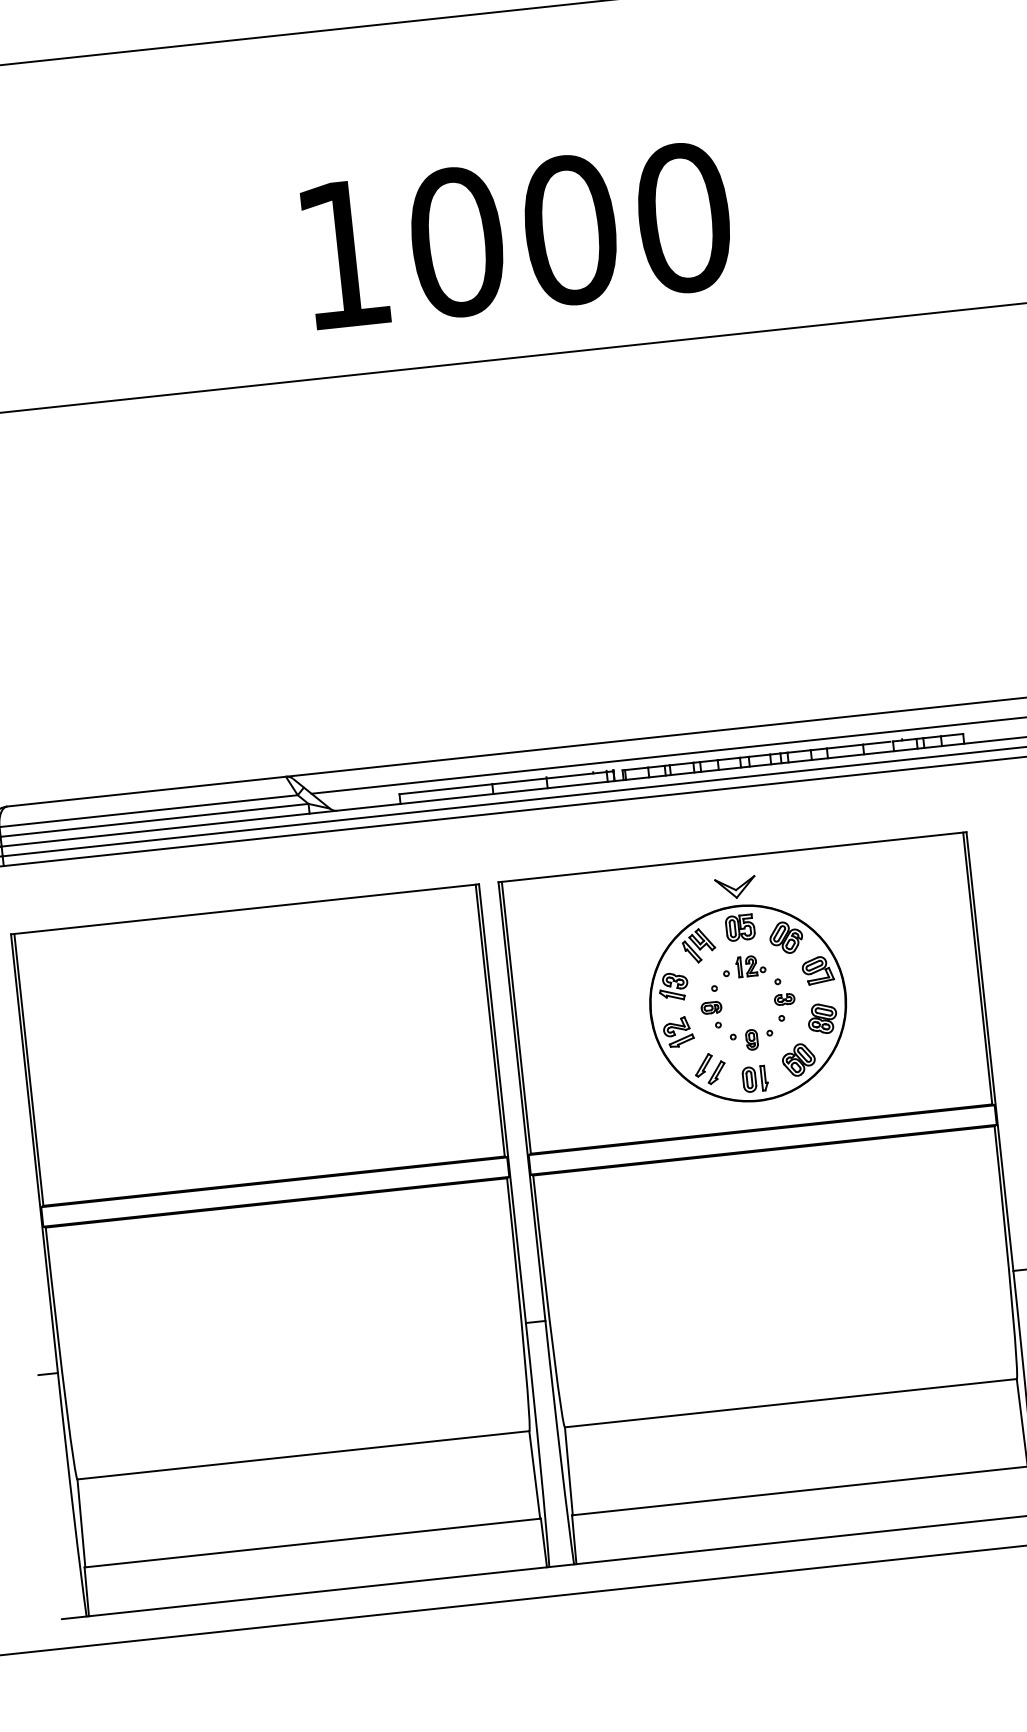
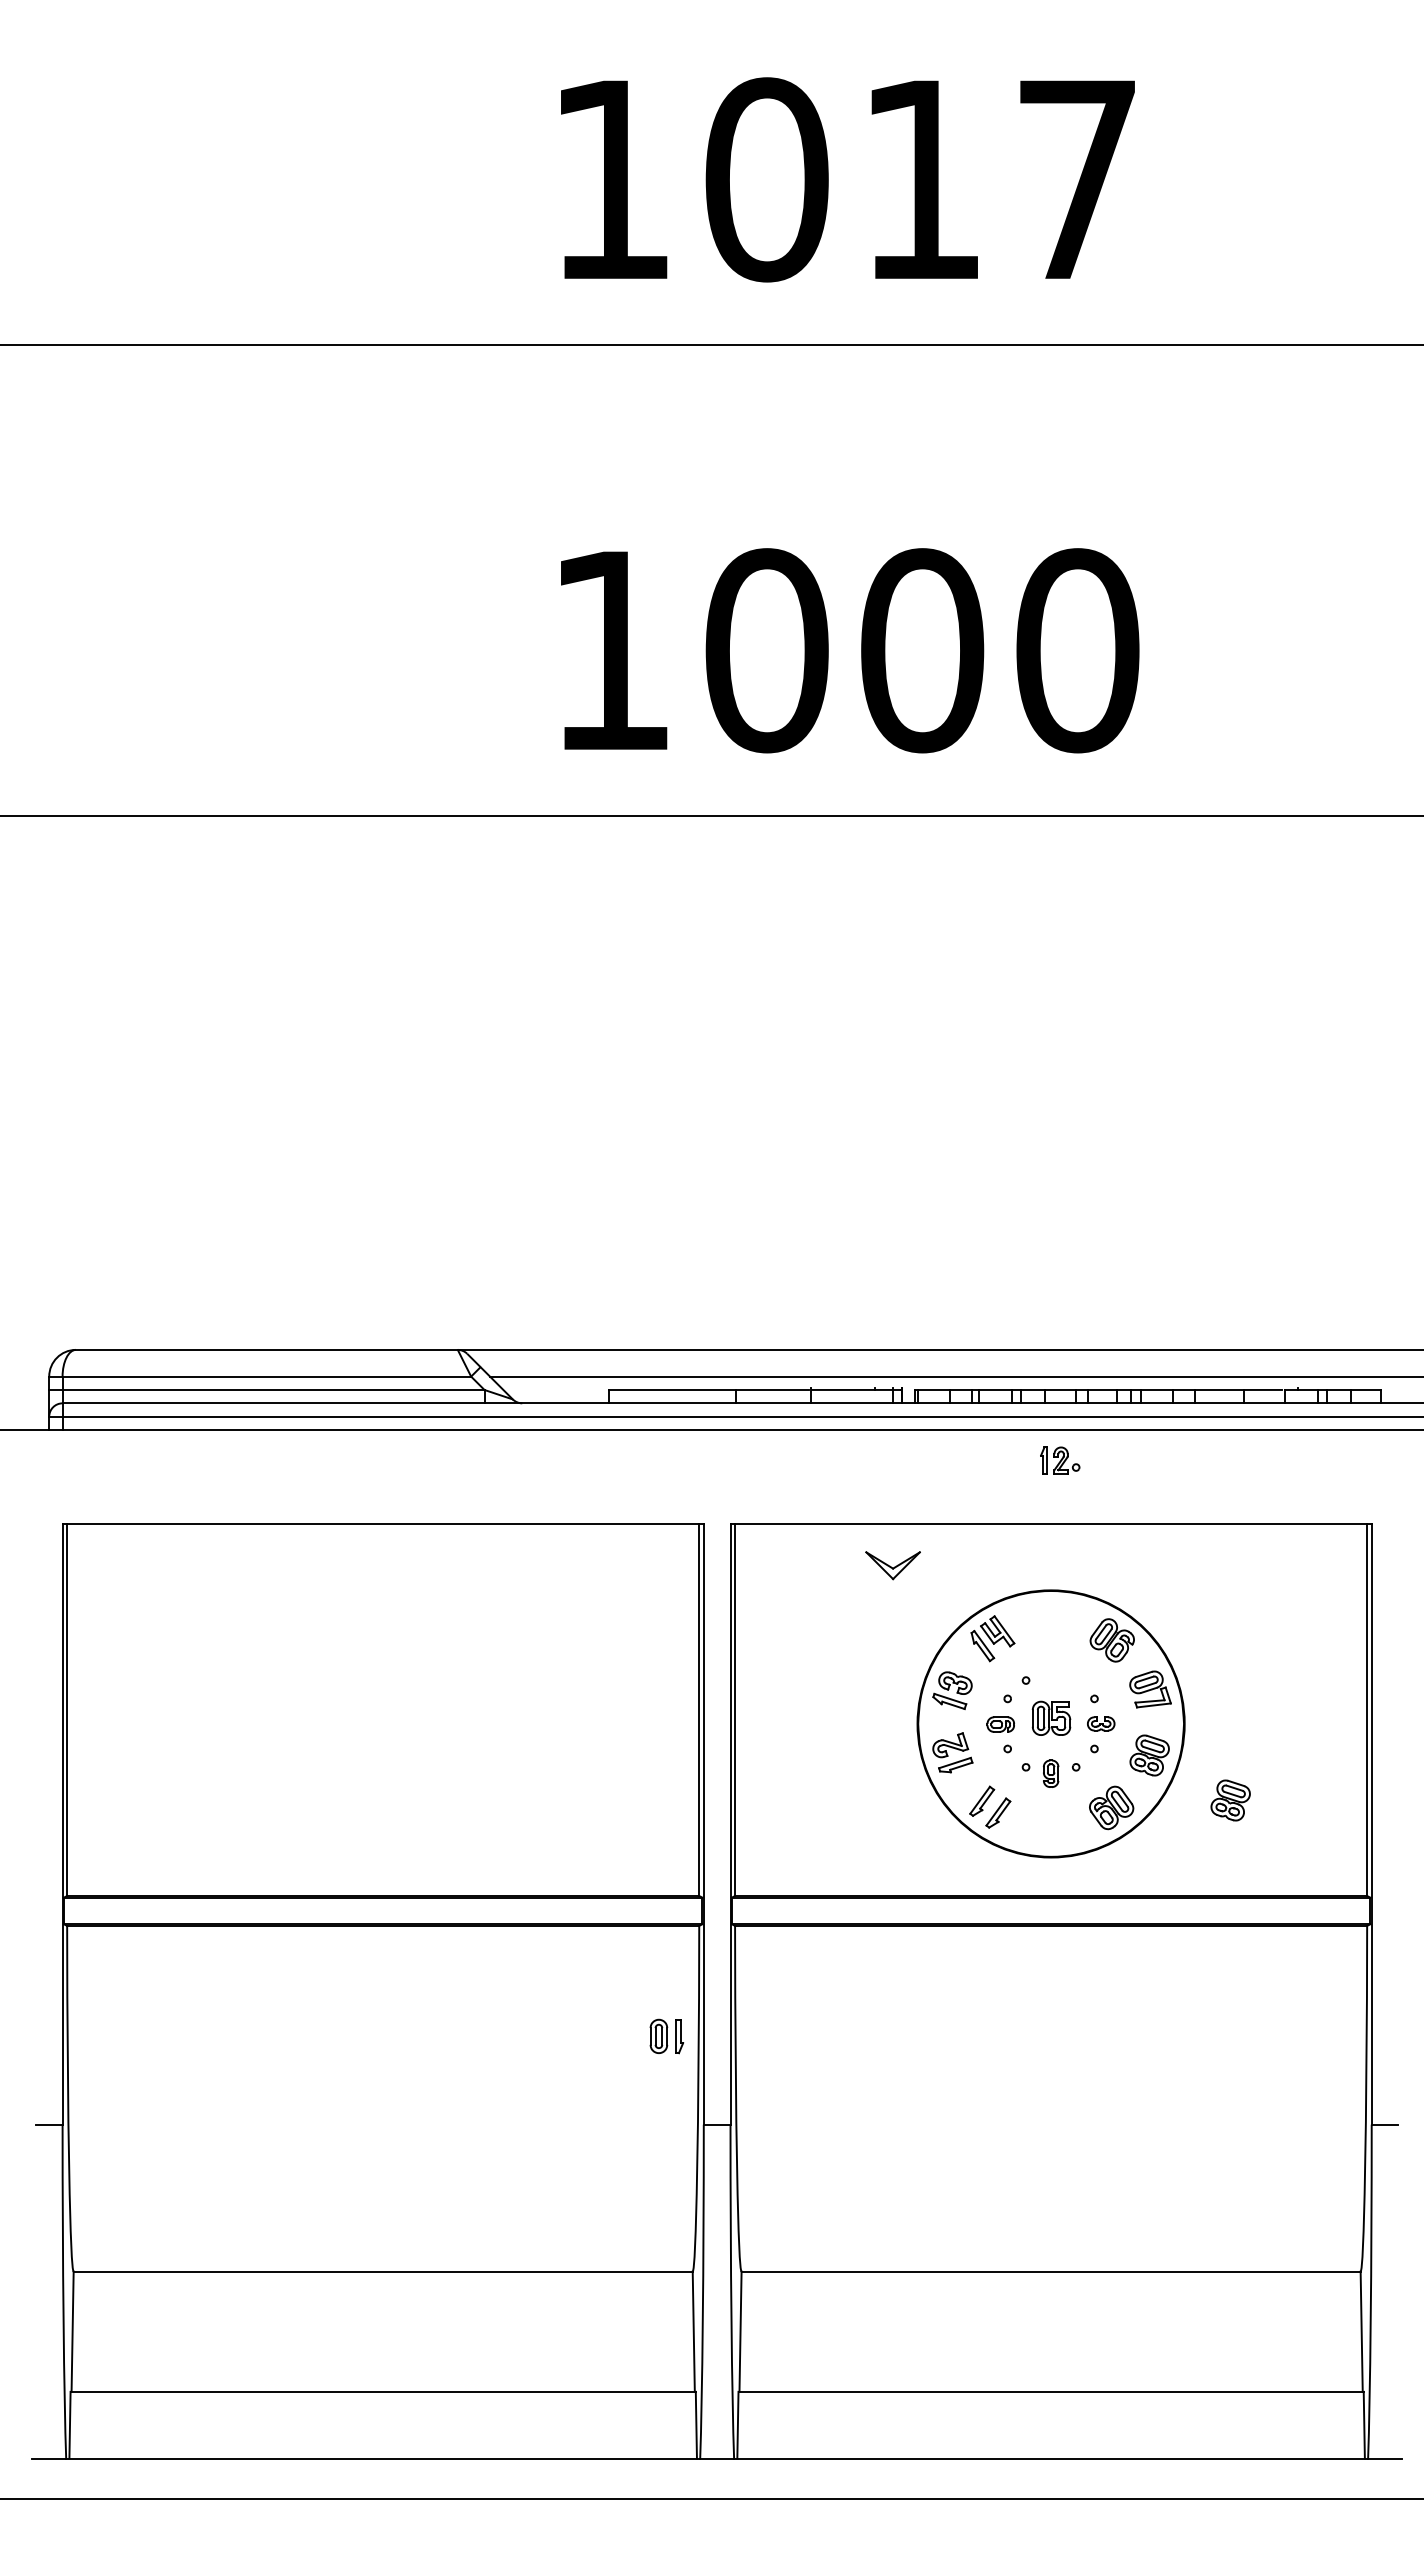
part: (735, 887) -> (892, 1565), moved
part: (740, 927) -> (1051, 1717), moved
part: (751, 965) -> (1060, 1460), moved
part: (885, 1045) -> (1230, 1800), added
part: (755, 1079) -> (666, 2036), moved

